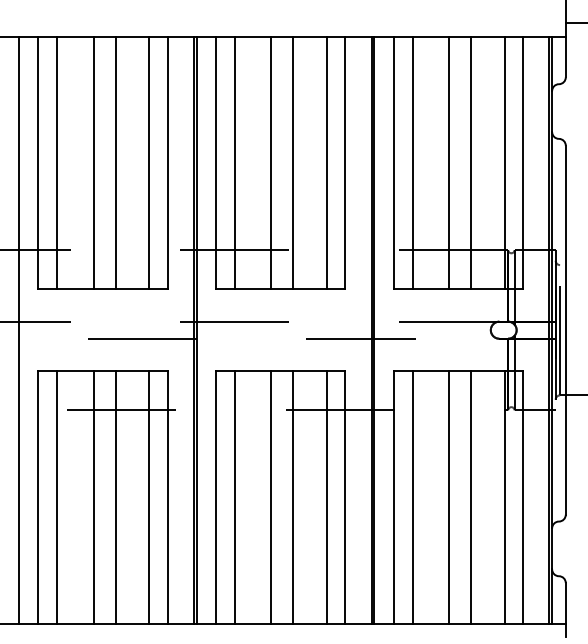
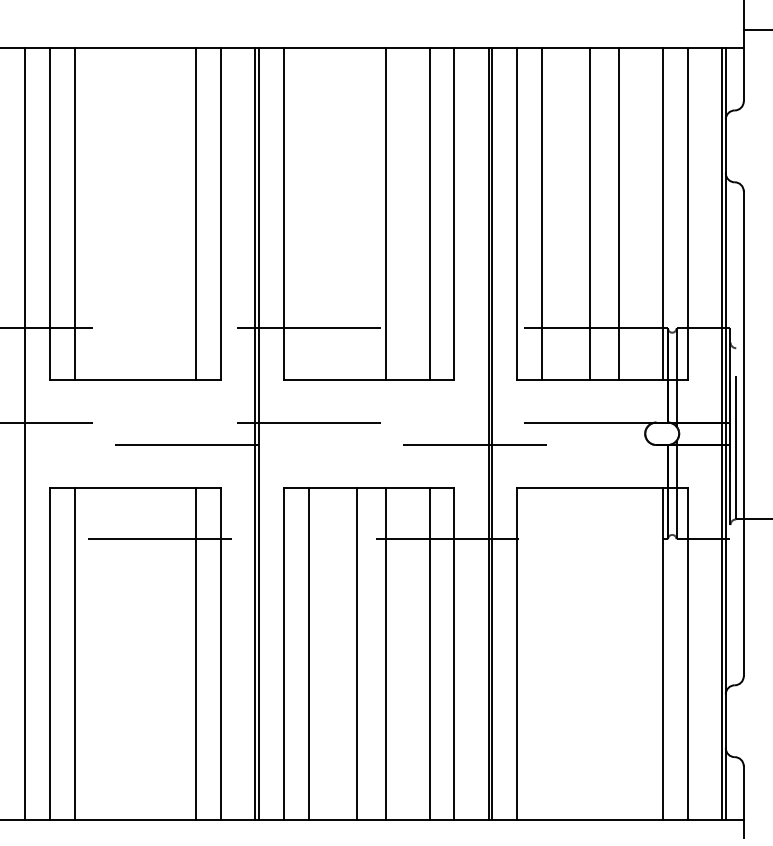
line: (93, 162) -> (123, 213), removed
line: (115, 162) -> (152, 213), removed
line: (234, 162) -> (308, 213), removed
line: (271, 162) -> (356, 213), removed
line: (93, 497) -> (123, 653), removed
line: (115, 497) -> (152, 653), removed
line: (412, 497) -> (542, 653), removed
line: (449, 497) -> (590, 653), removed
line: (471, 497) -> (619, 653), removed

